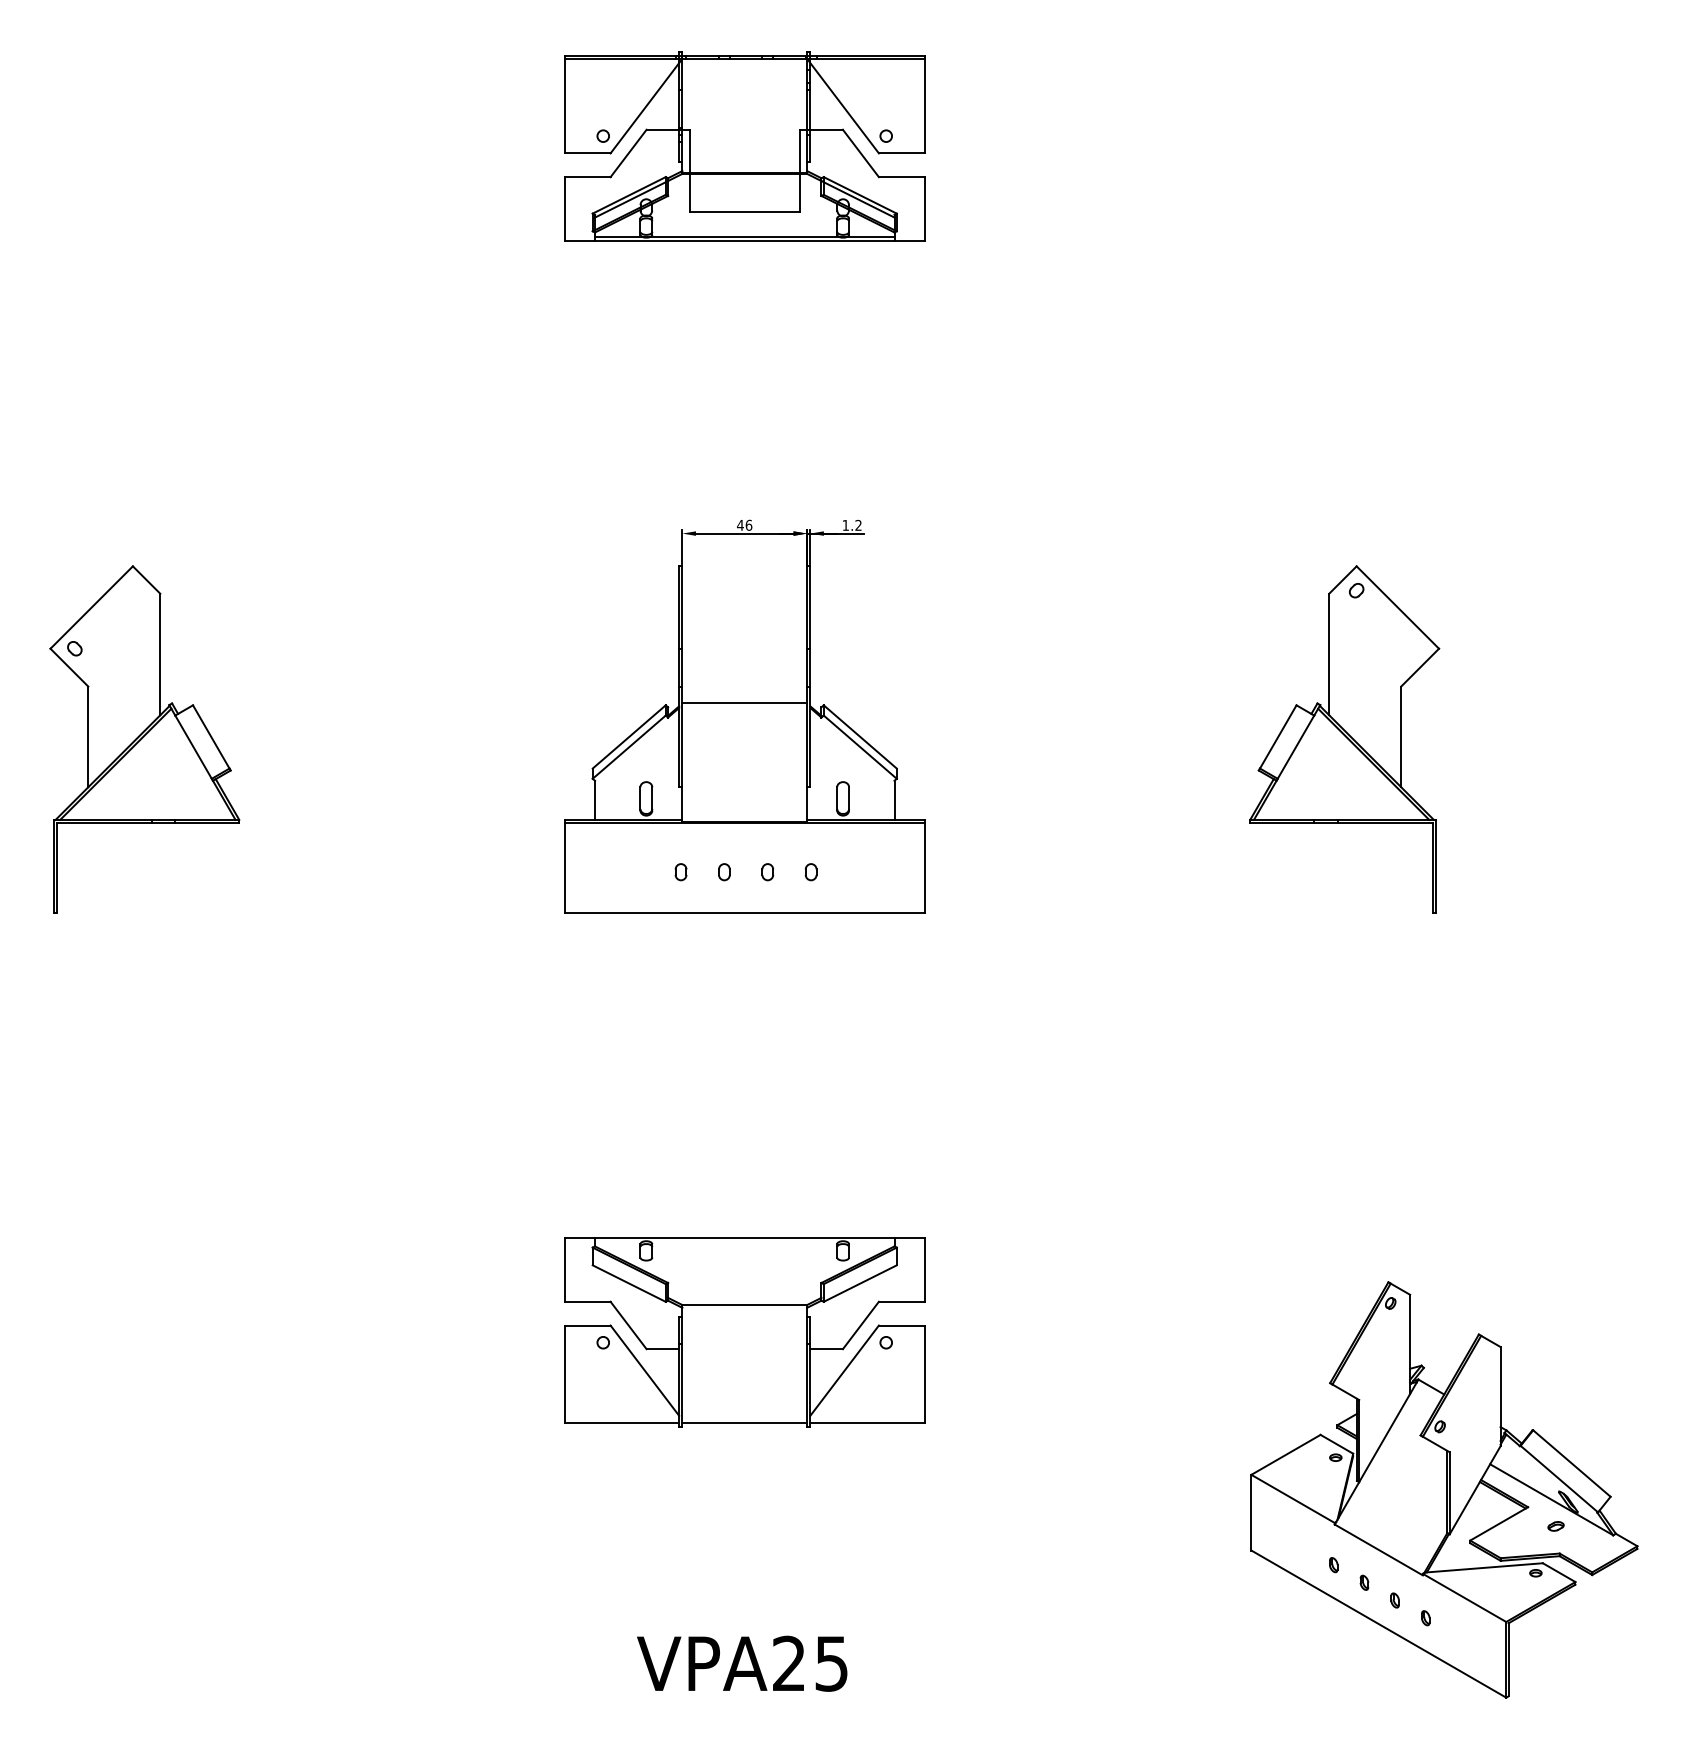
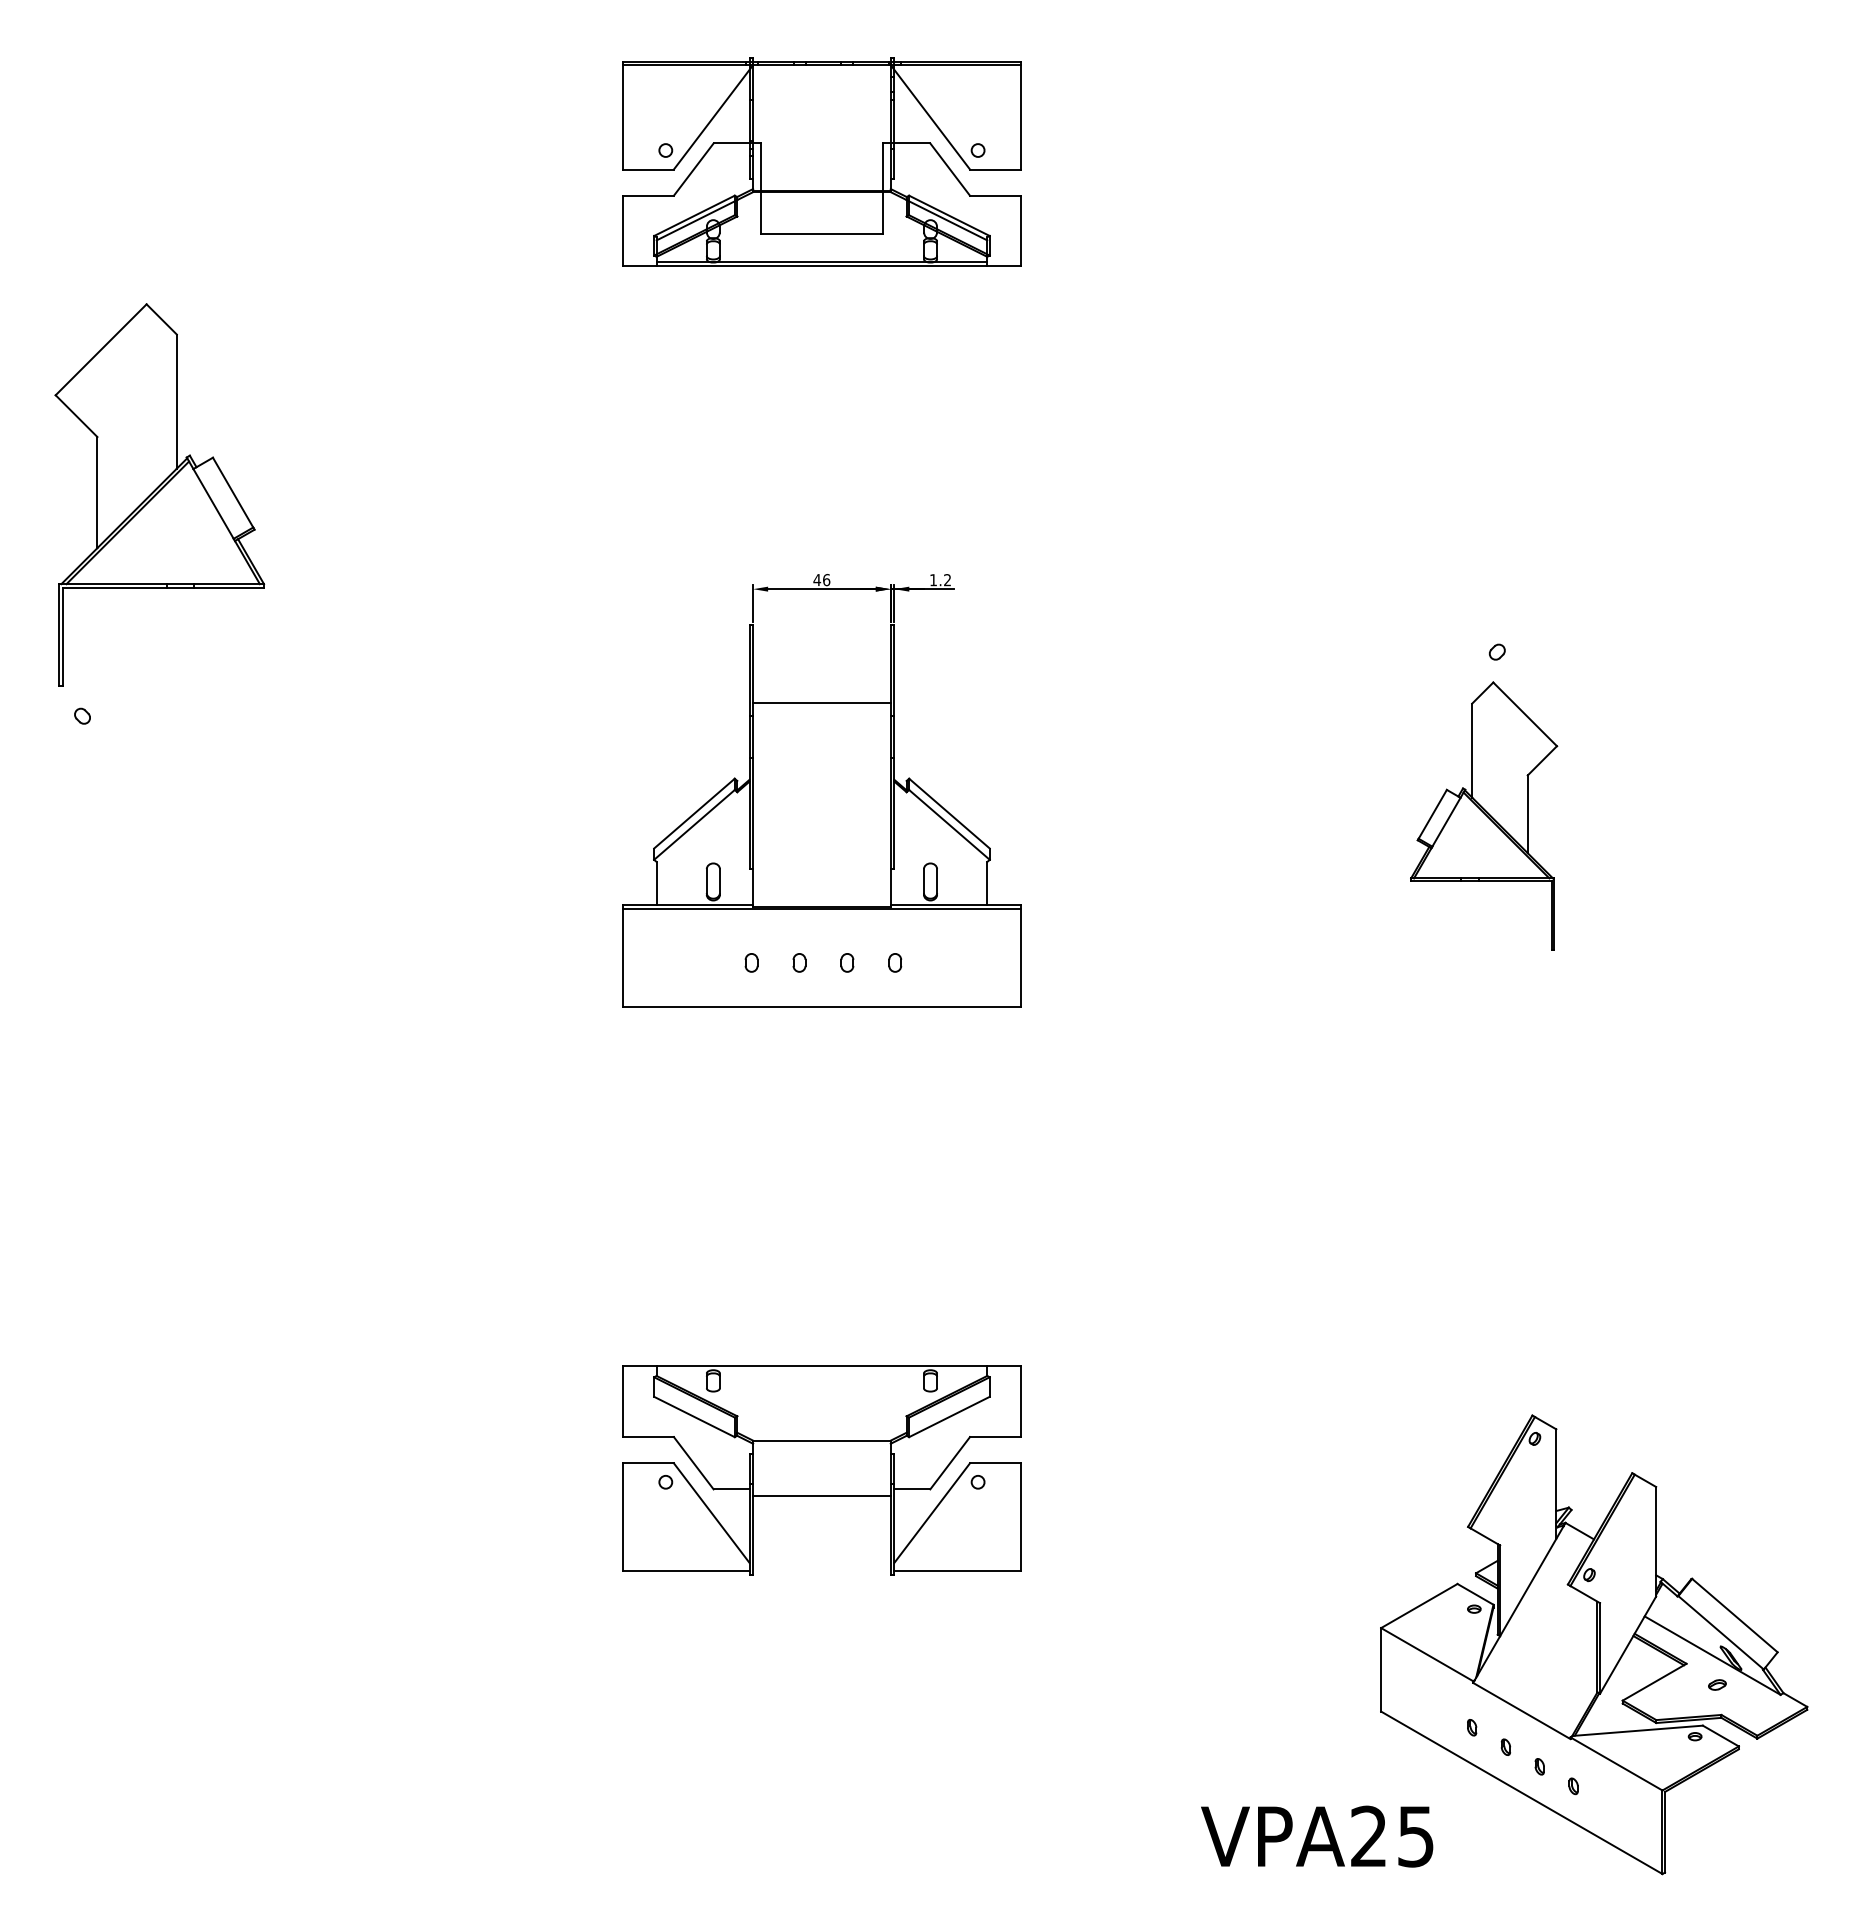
line: (744, 703) -> (821, 702), moved
part: (144, 738) -> (159, 494), moved
part: (1344, 738) -> (1483, 815), size x0.7
line: (744, 1423) -> (821, 1496), moved
text: (742, 1663) -> (1317, 1836), moved

